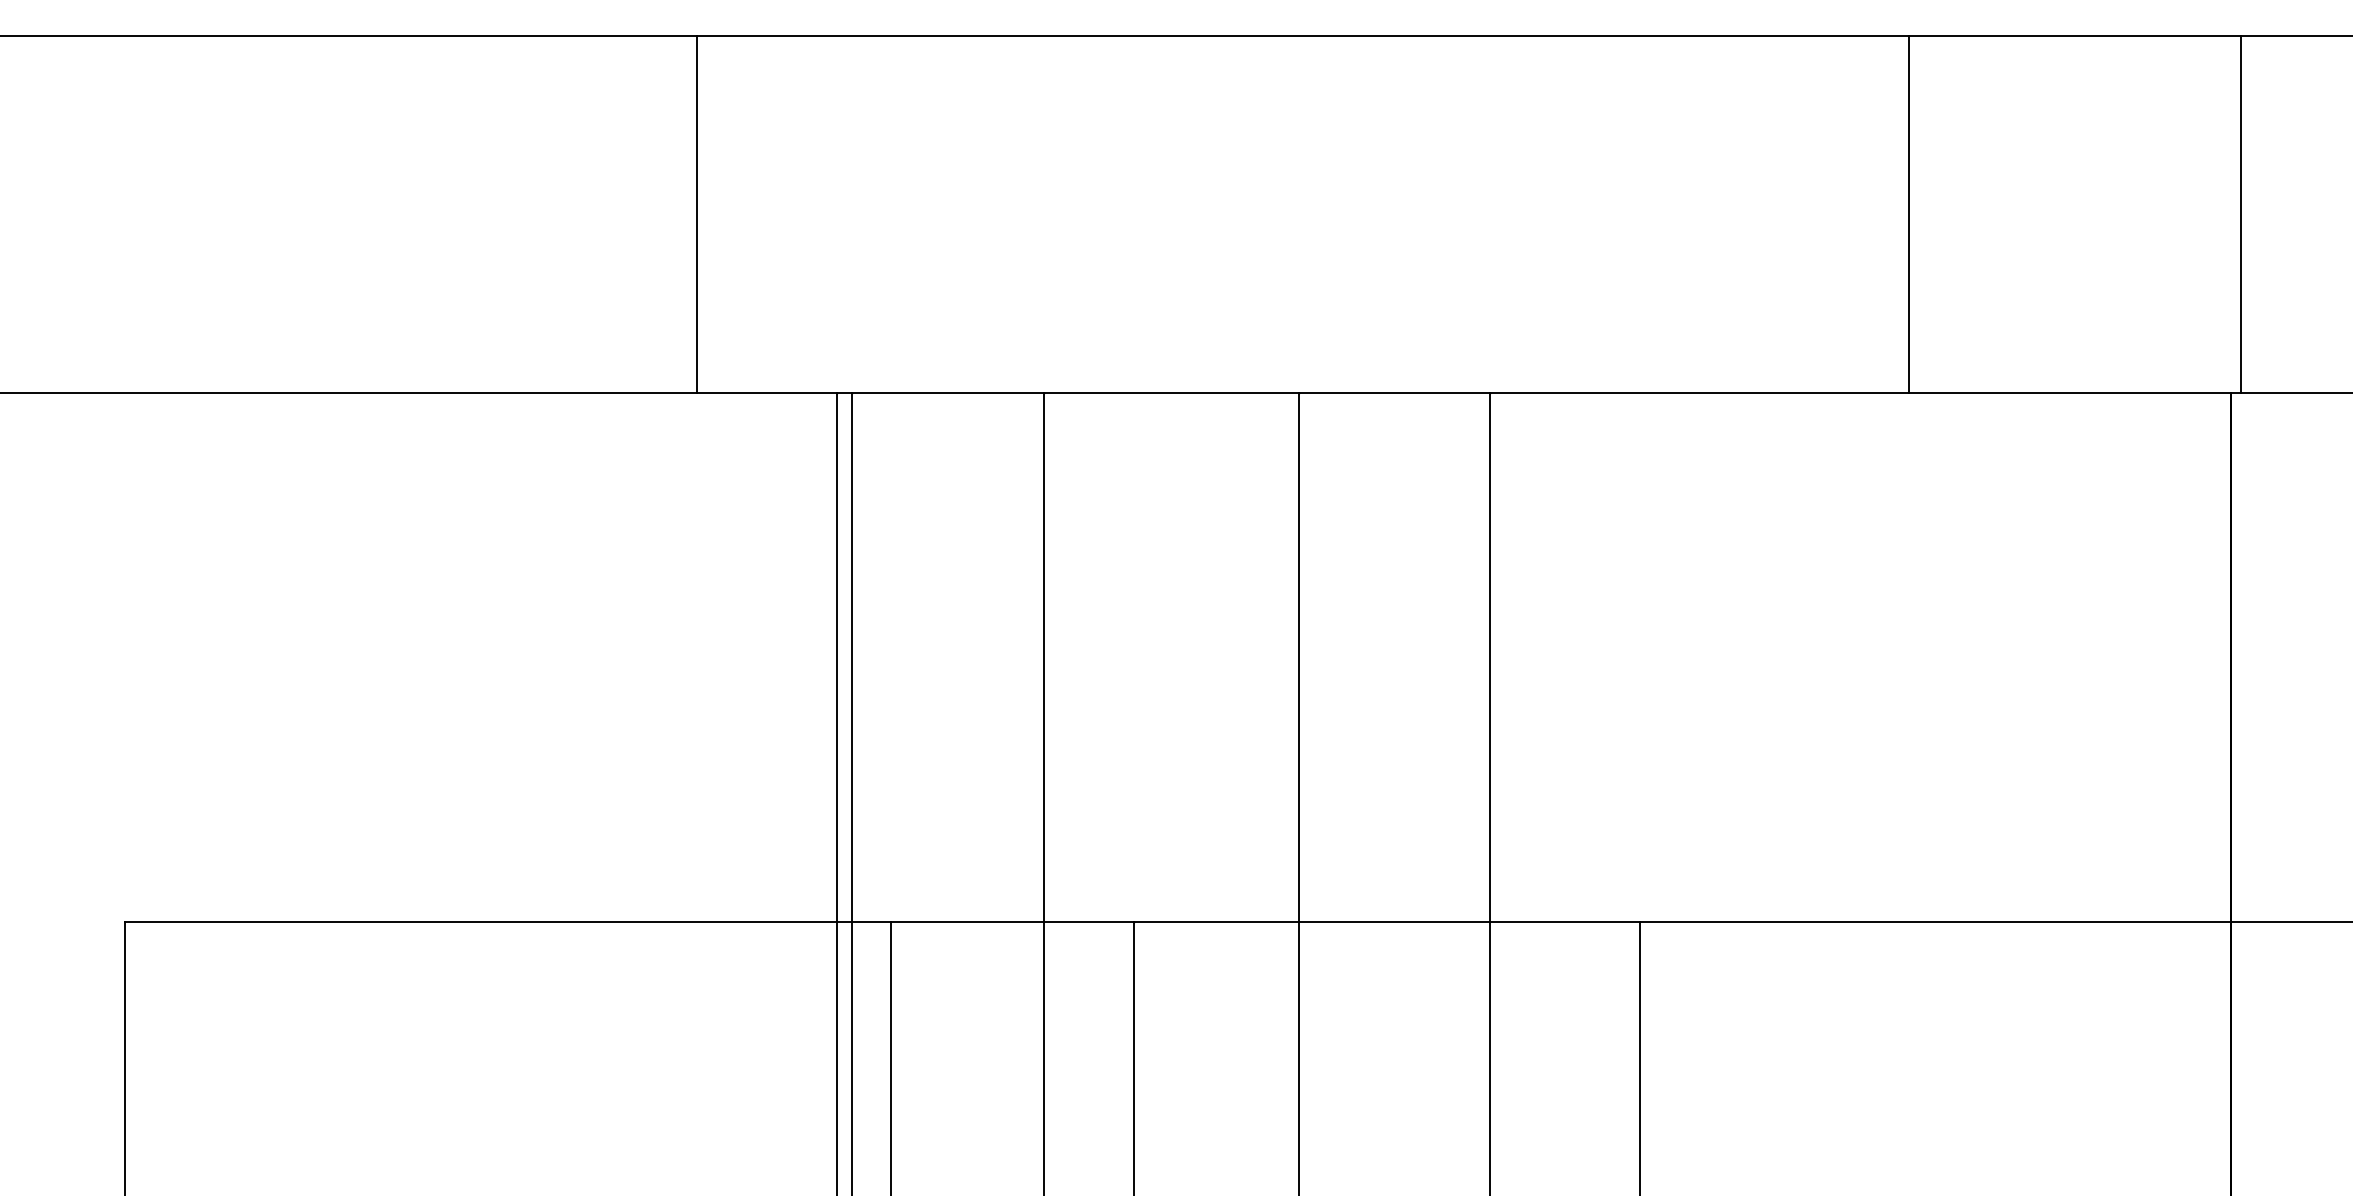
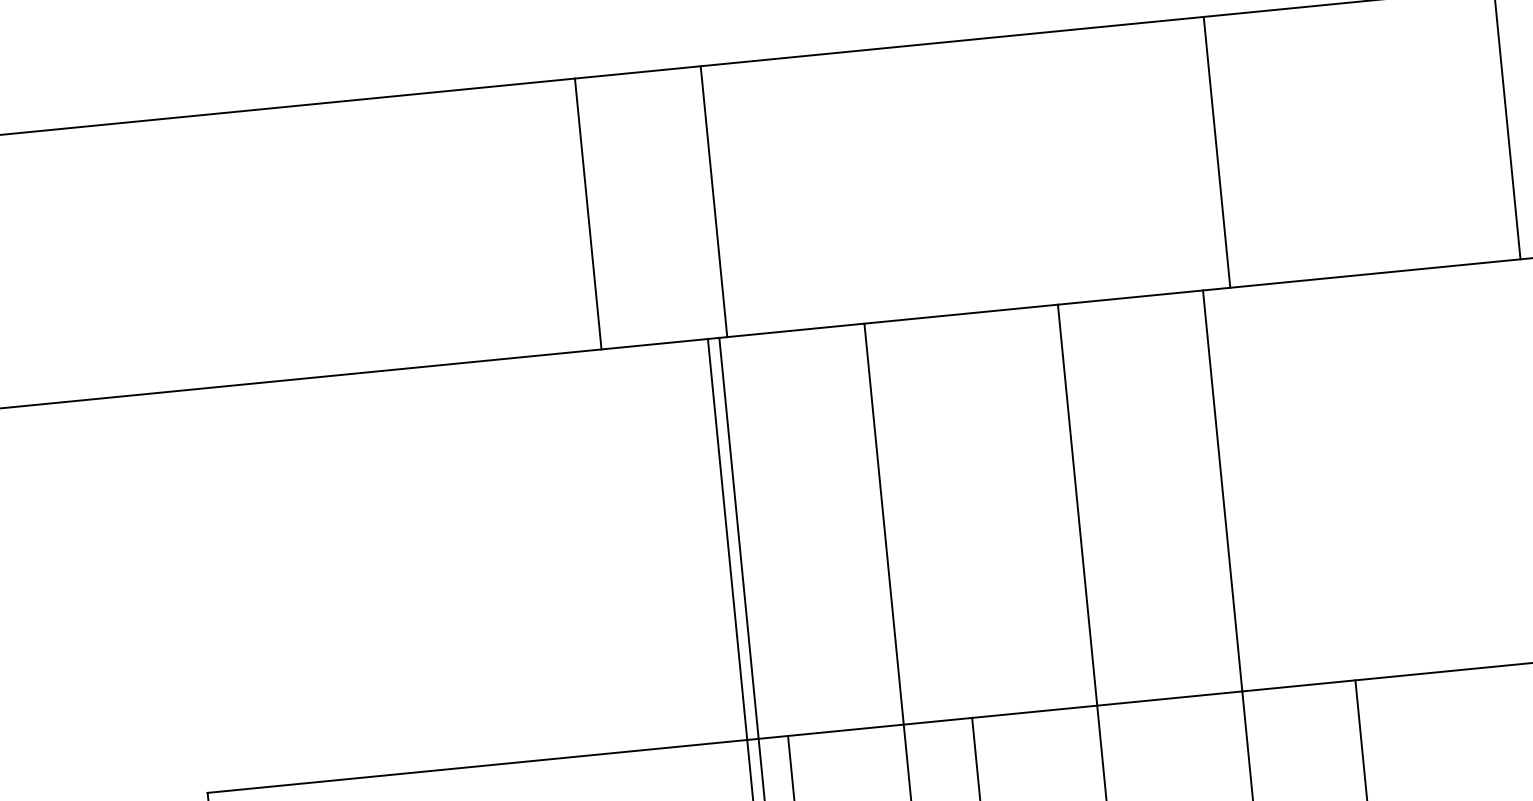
line: (862, 214) -> (713, 201), added
line: (1526, 214) -> (1217, 152), added

